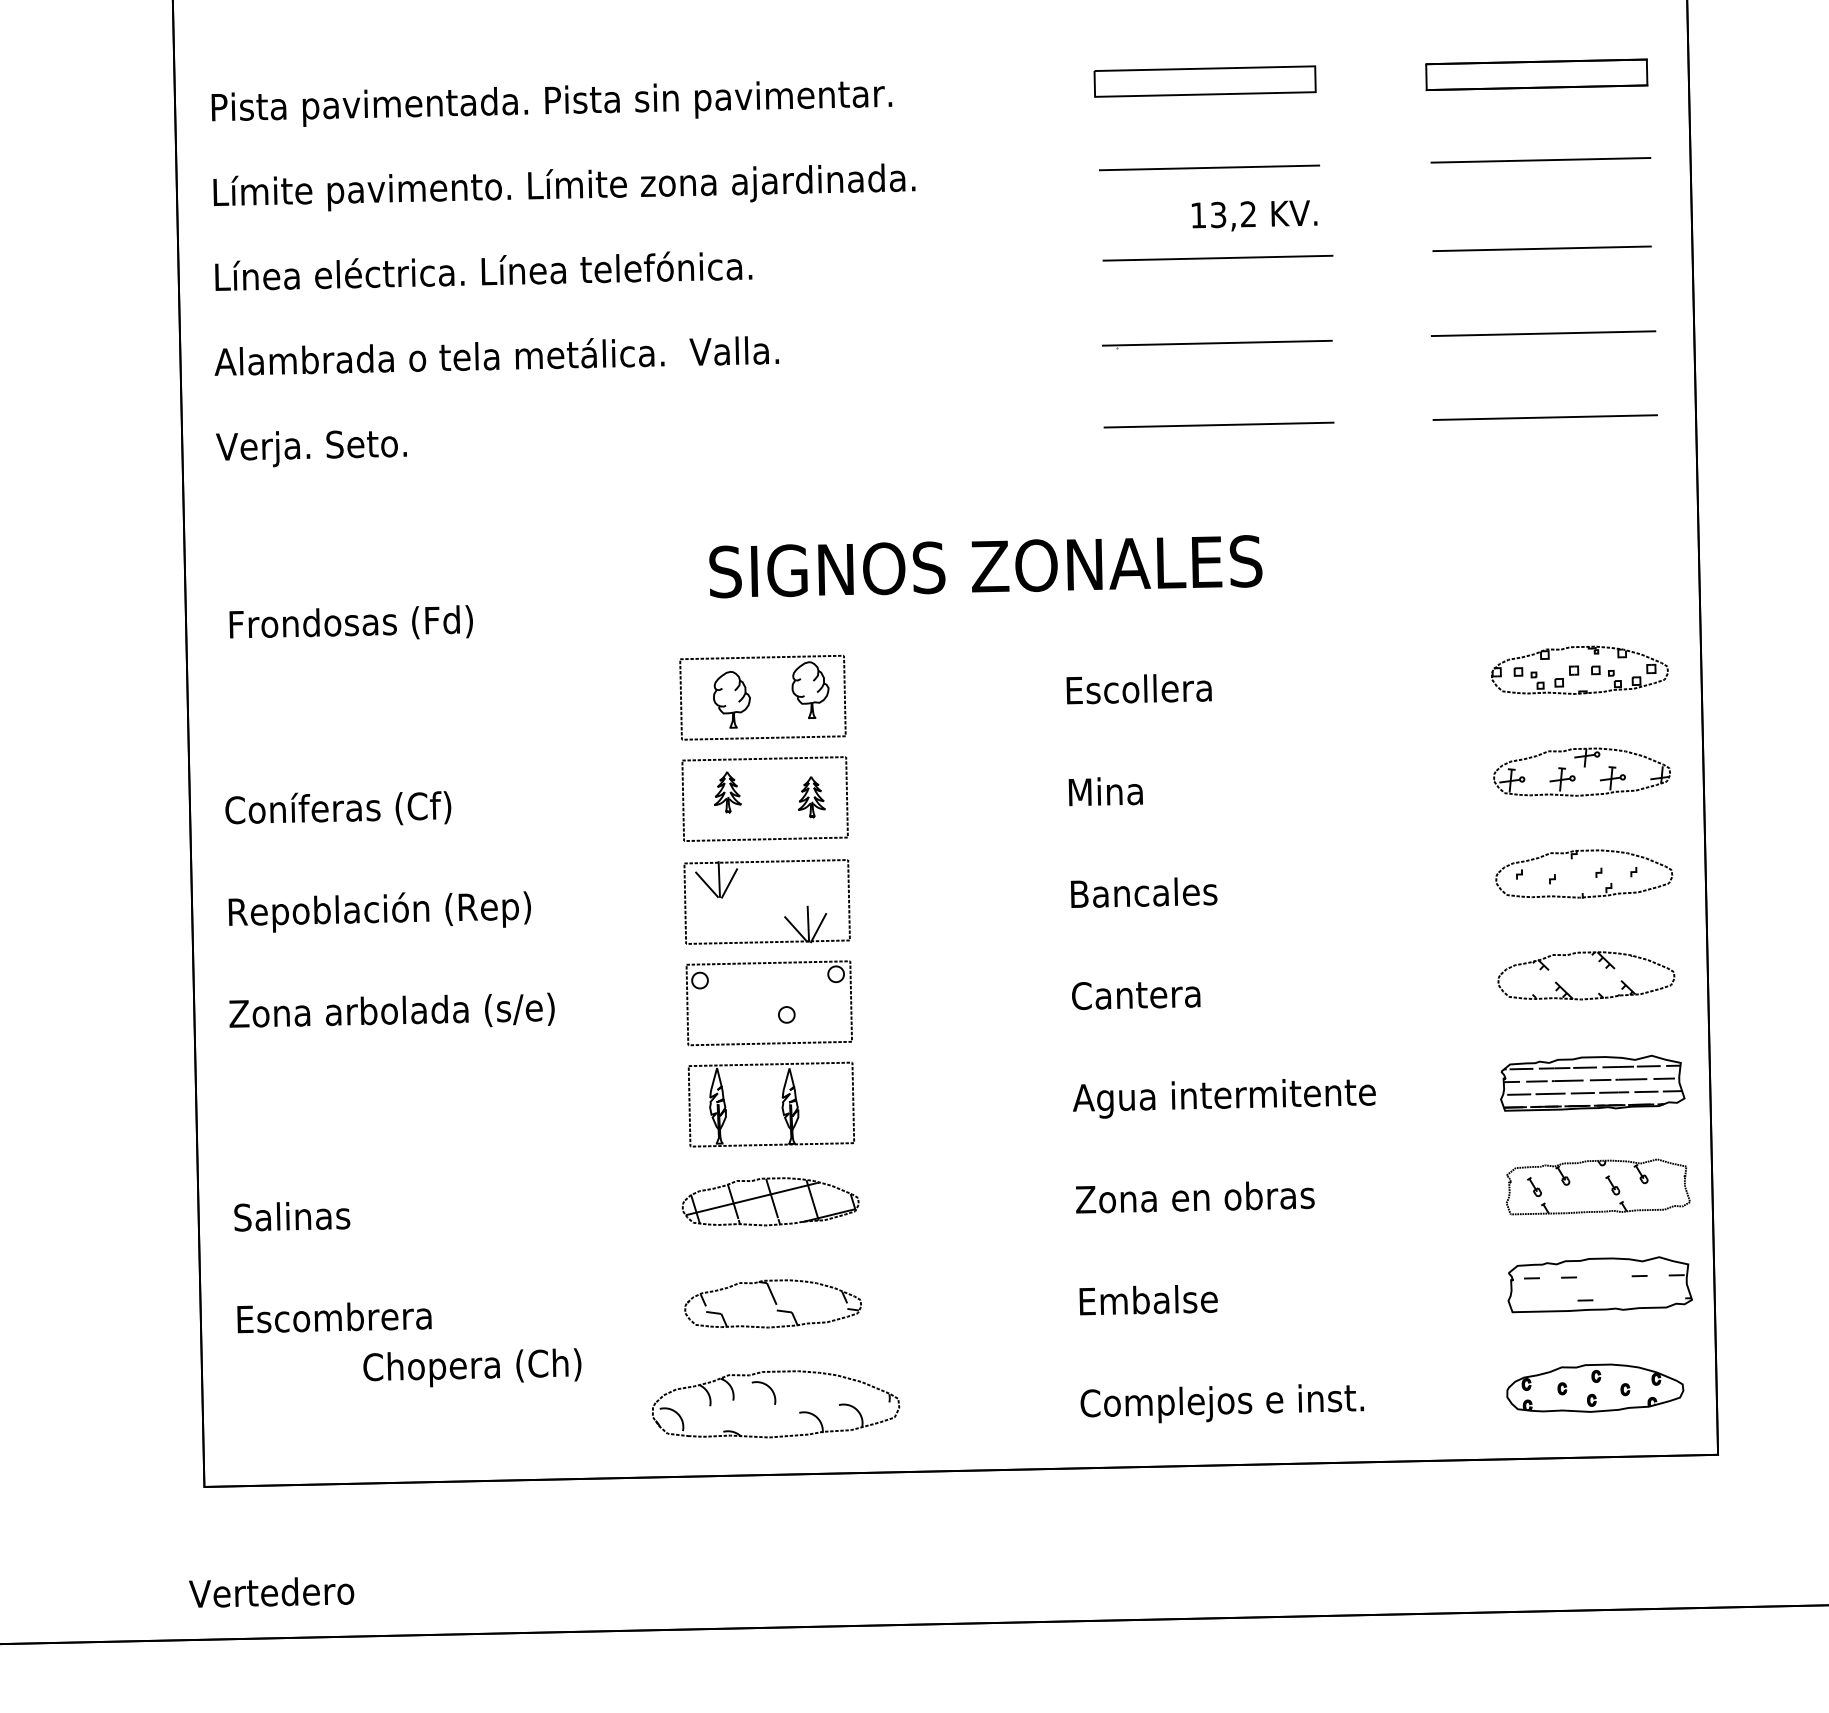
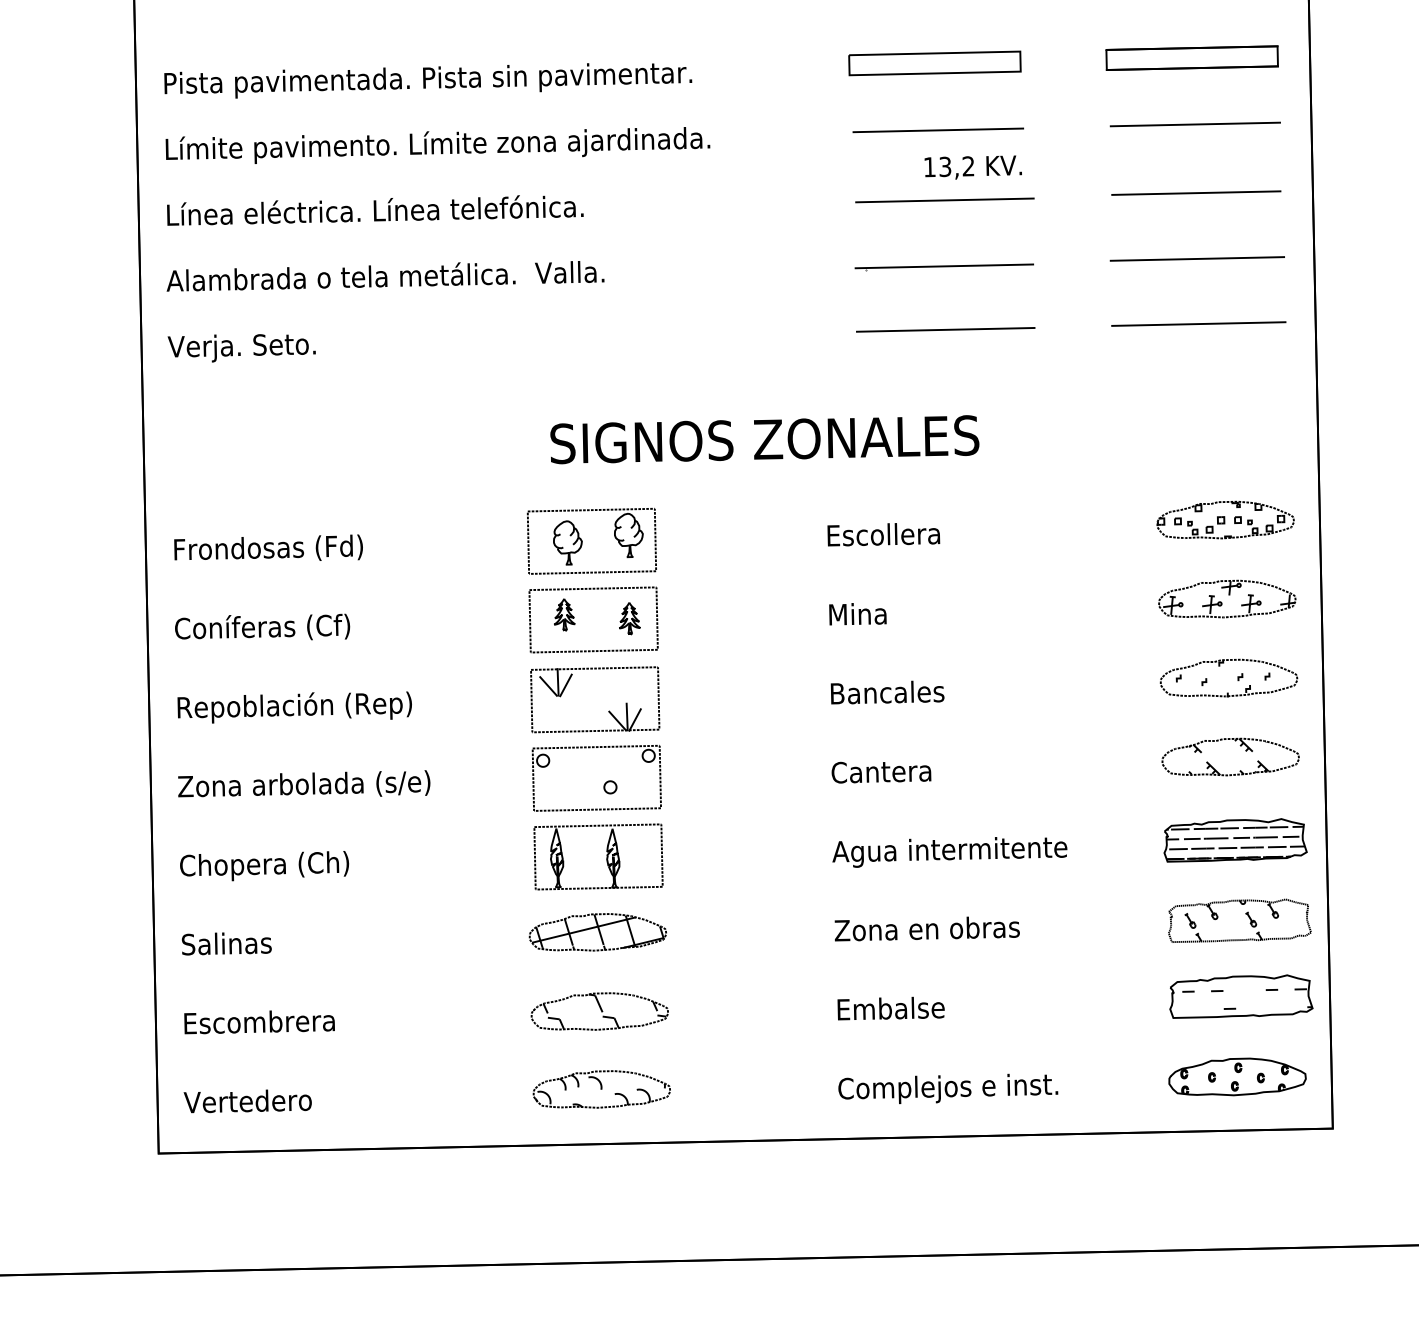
text: (351, 621) -> (268, 547), moved
text: (472, 1368) -> (264, 866), moved
part: (775, 1404) -> (601, 1089), size x0.71
text: (271, 1592) -> (247, 1101), moved

